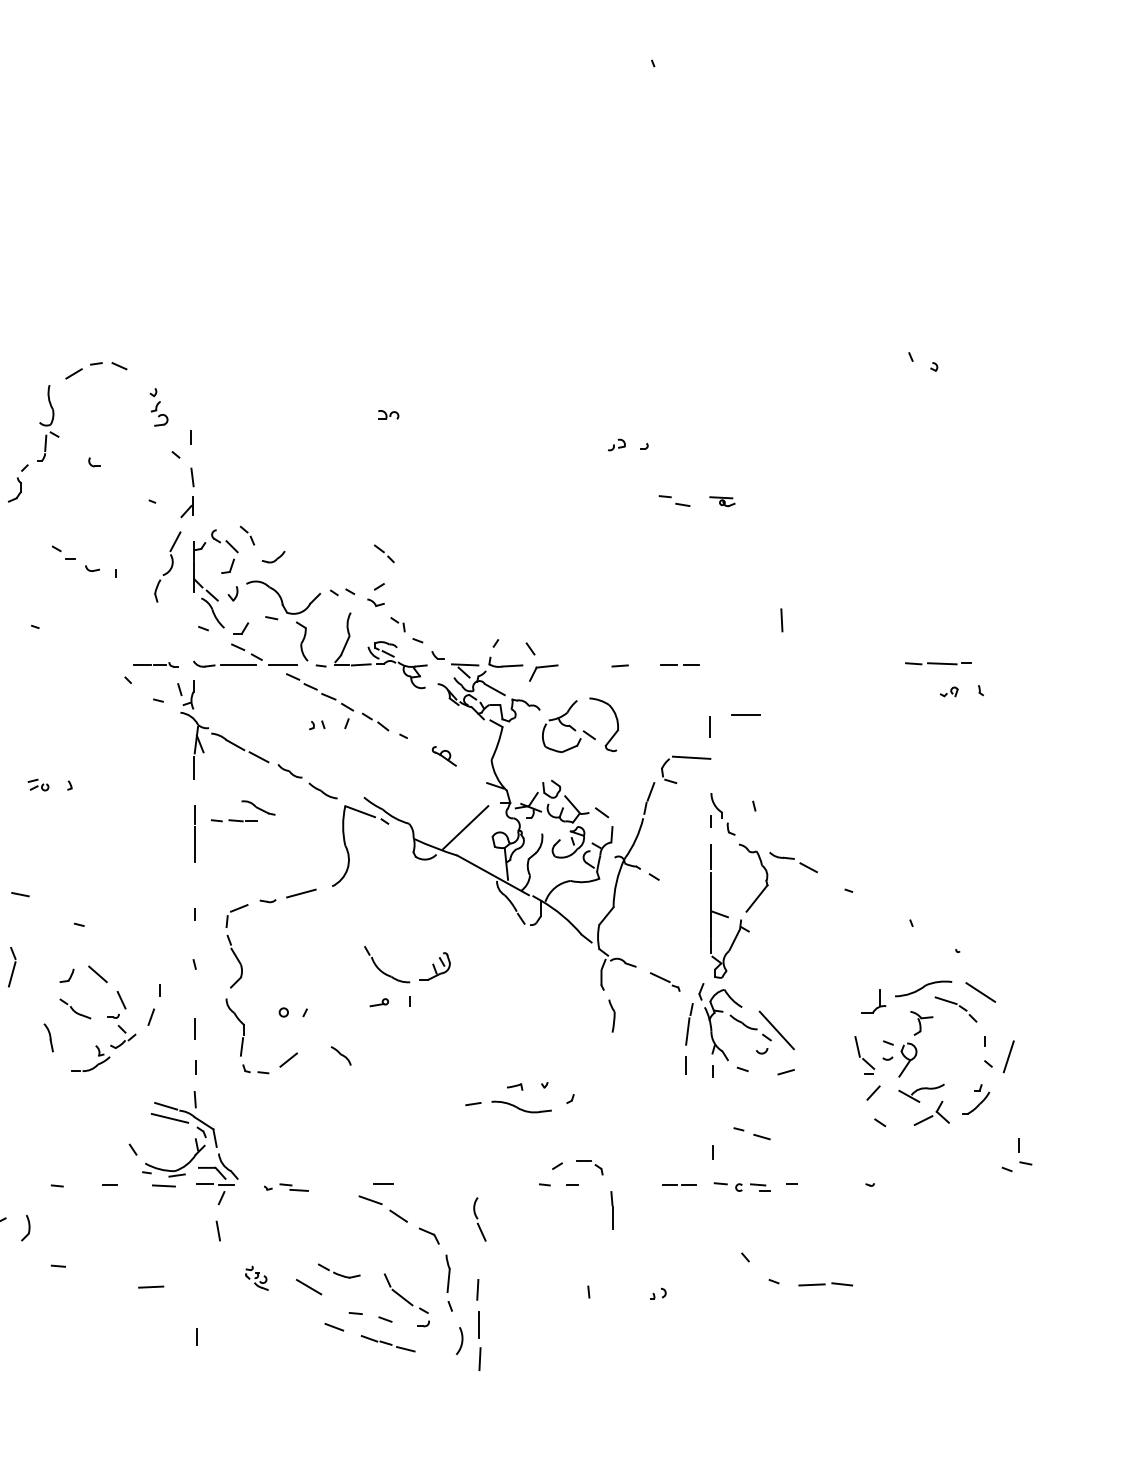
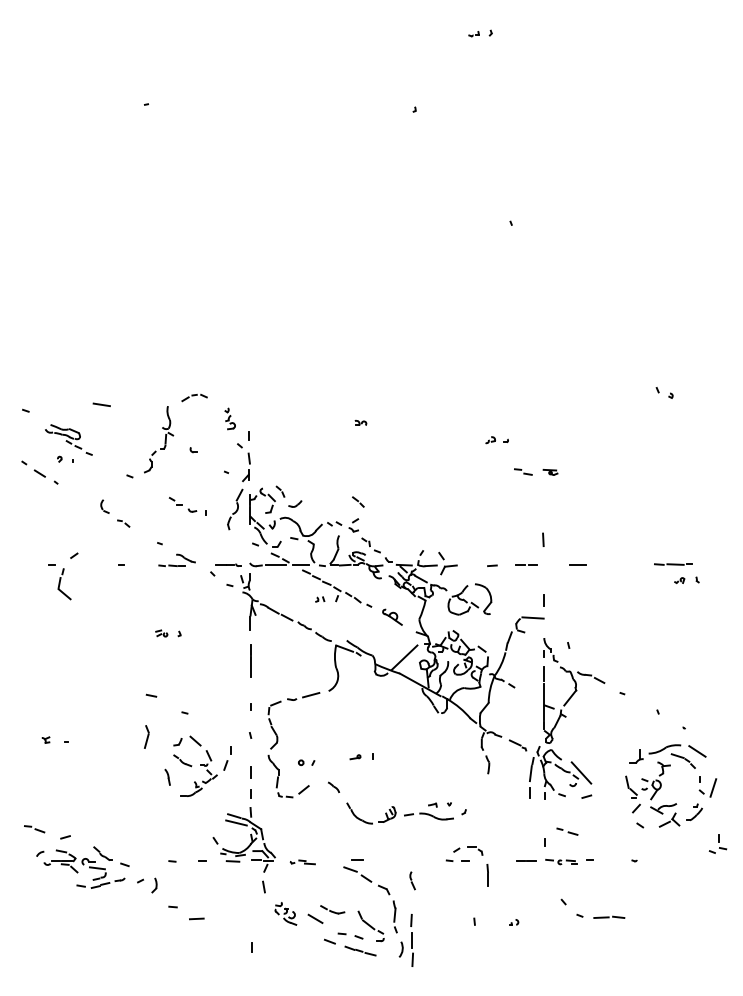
part: (96, 369) -> (194, 397), size x0.71
line: (782, 619) -> (543, 539), moved
line: (745, 714) -> (577, 564), moved
part: (444, 755) -> (392, 616), size x1.43
part: (242, 809) -> (176, 559), moved
part: (407, 980) -> (371, 822), moved
part: (479, 1219) -> (412, 880), size x0.71
part: (256, 1277) -> (285, 913), size x1.67
line: (150, 1286) -> (196, 918), moved

